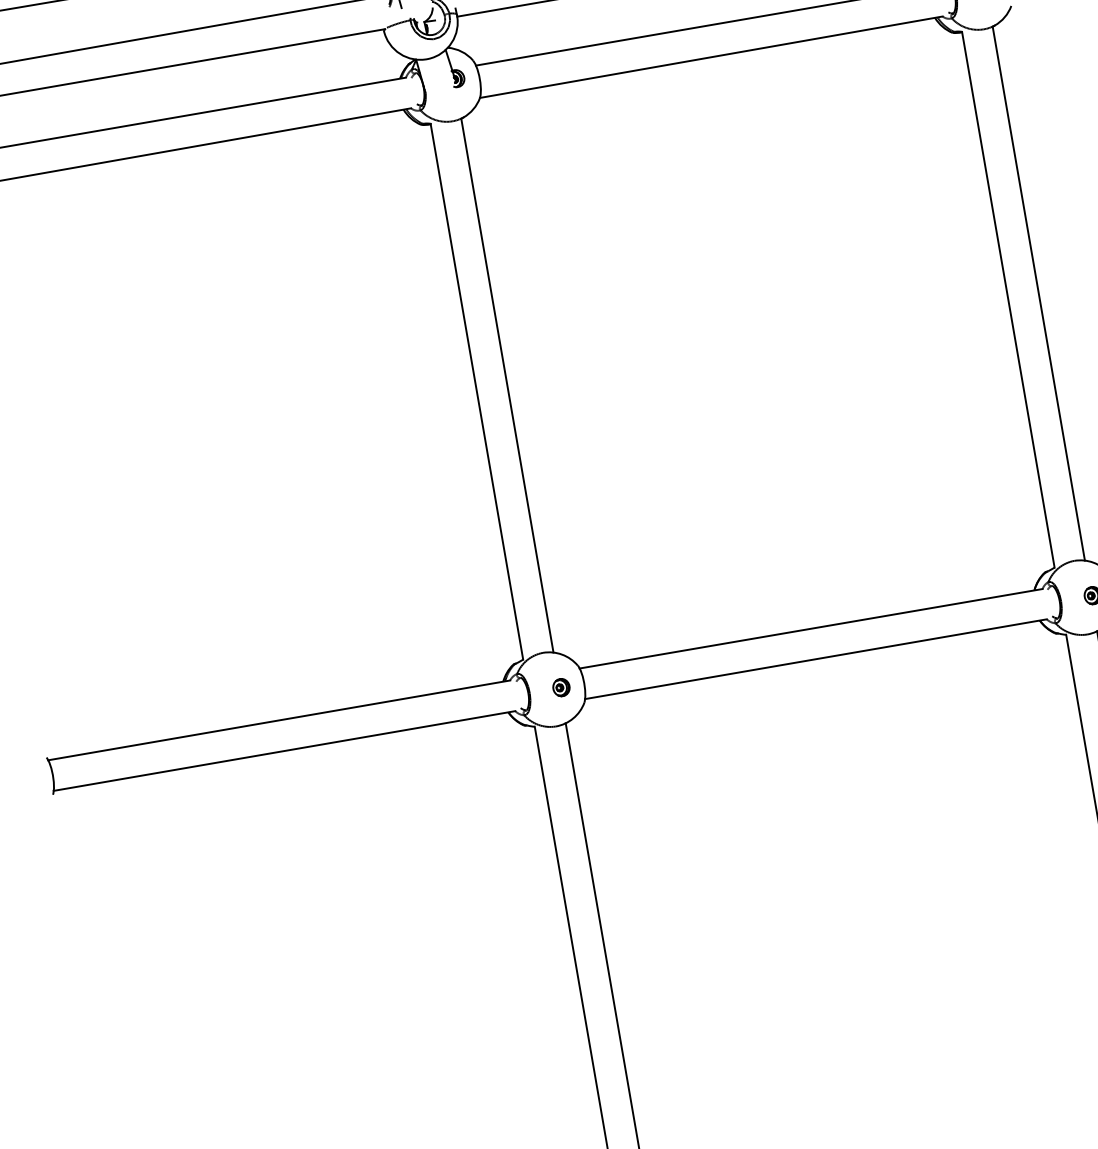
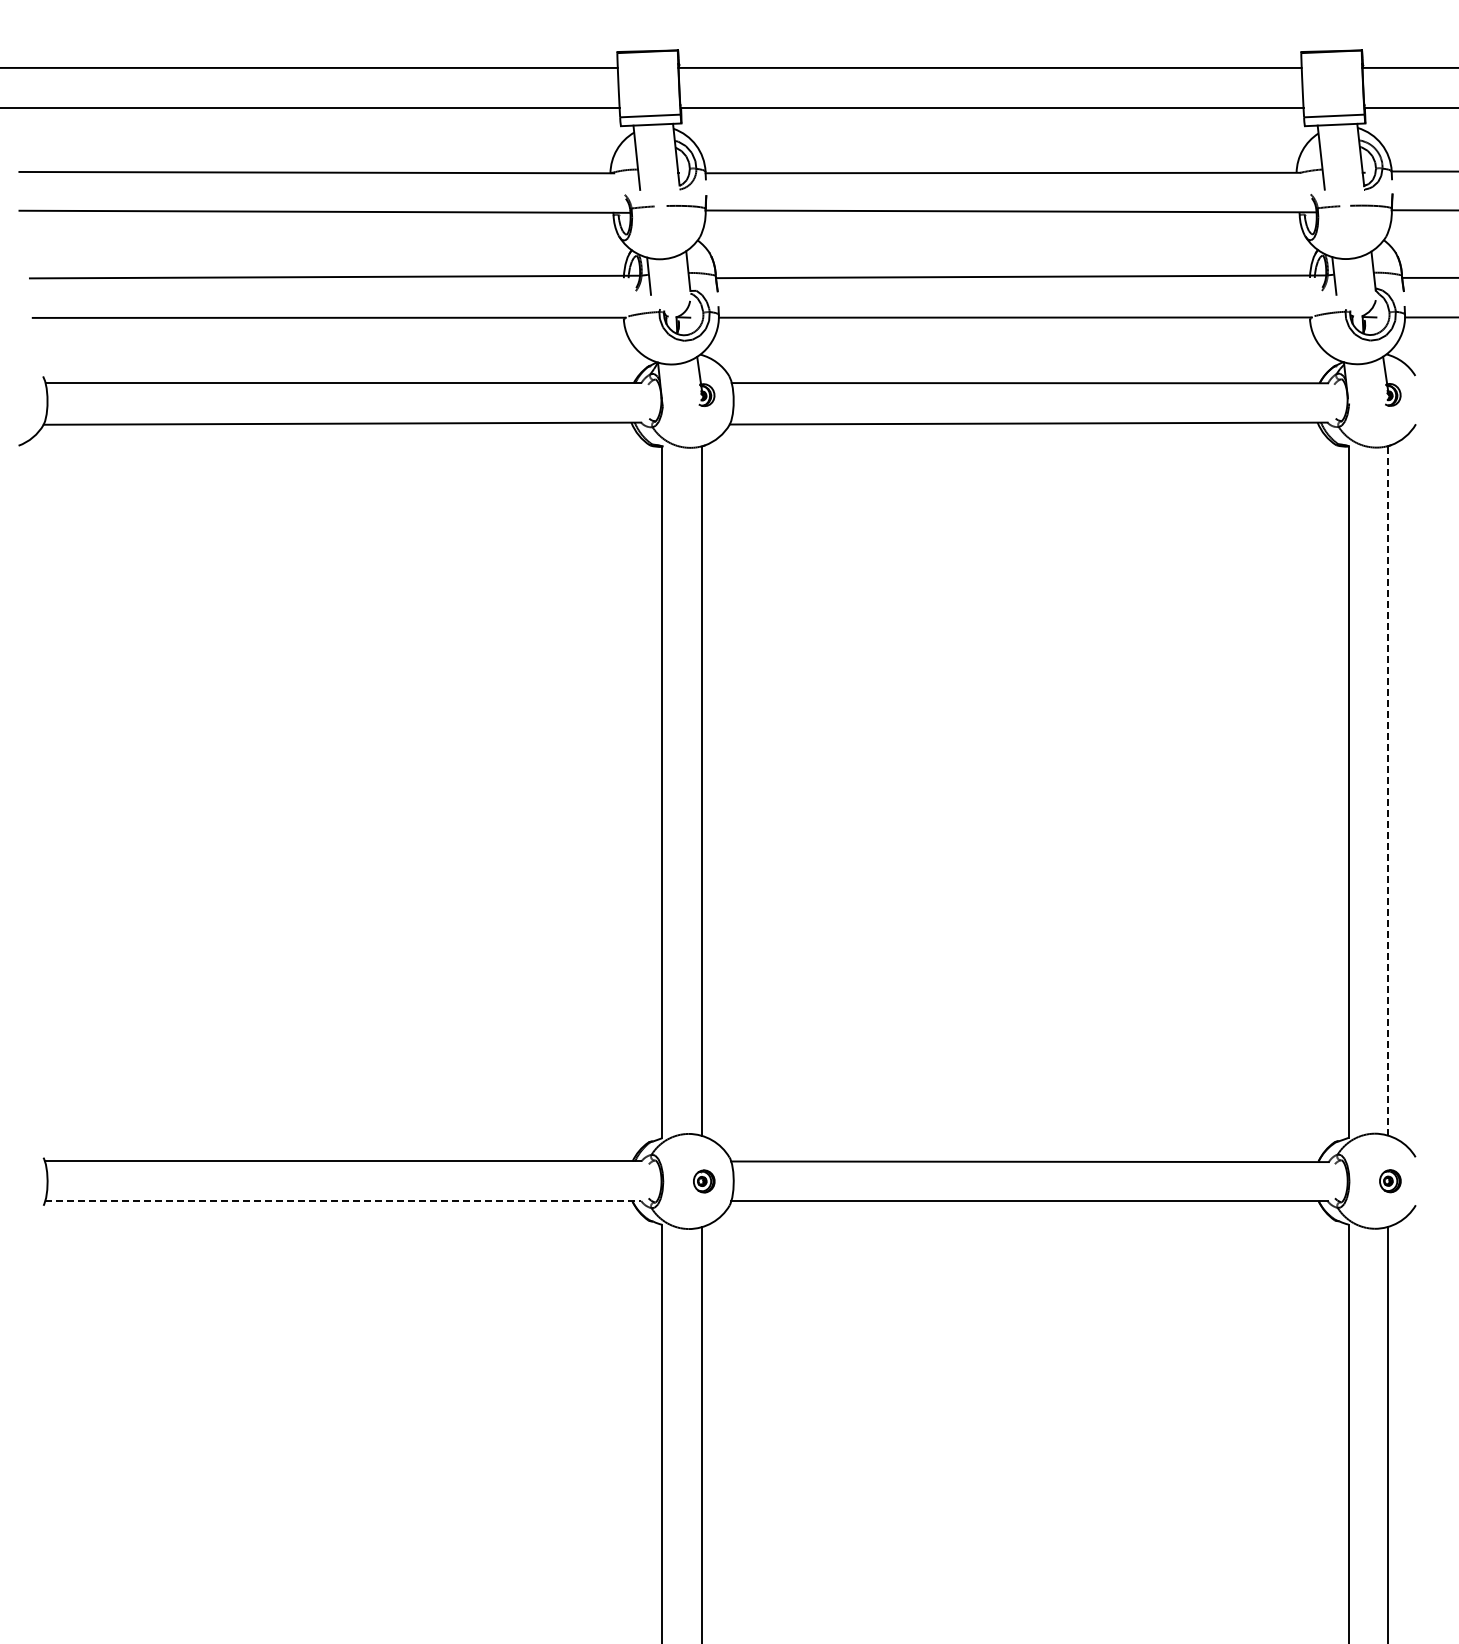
line: (1039, 293) -> (1388, 790), solid -> dashed
line: (284, 751) -> (343, 1201), solid -> dashed

